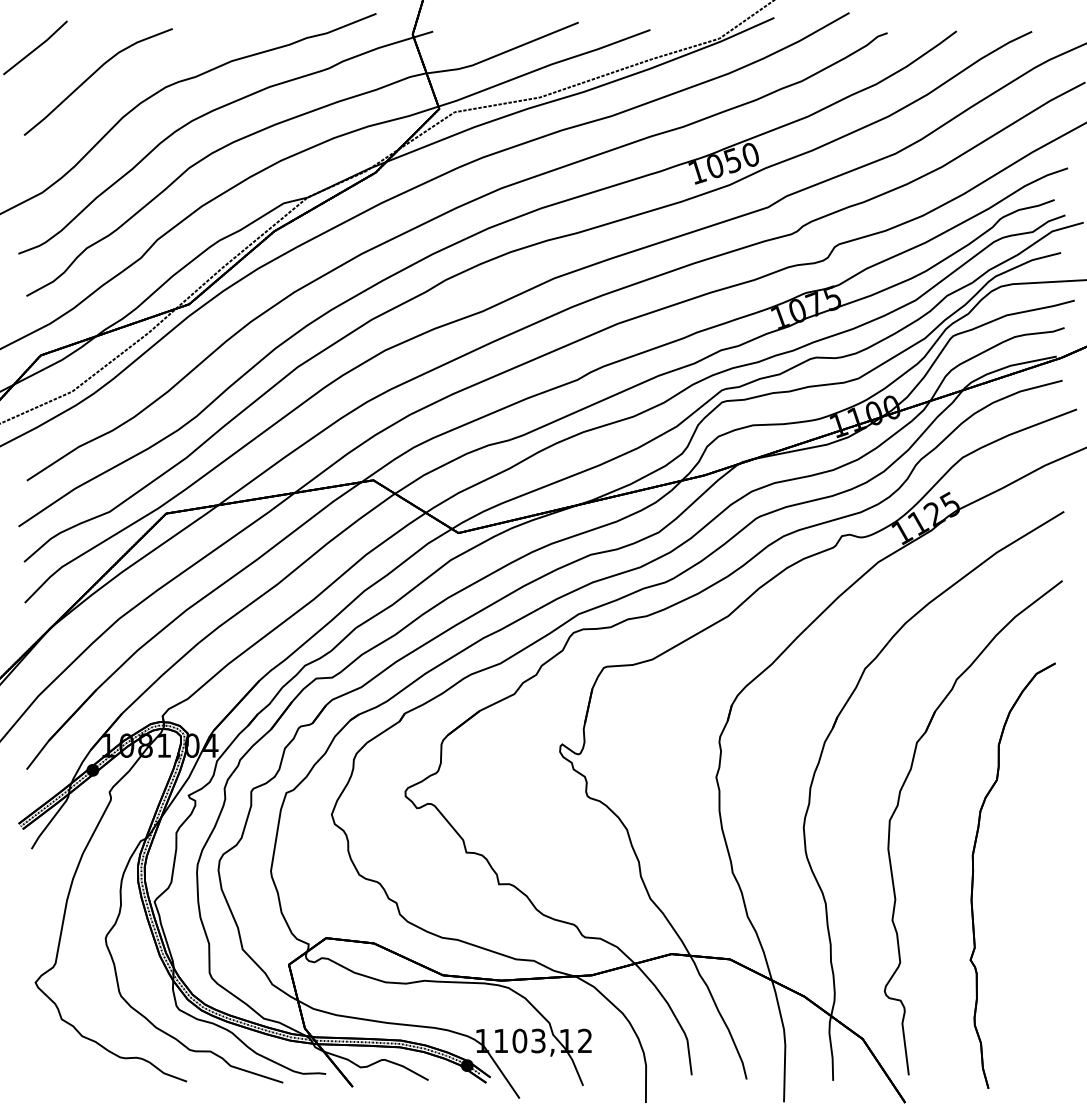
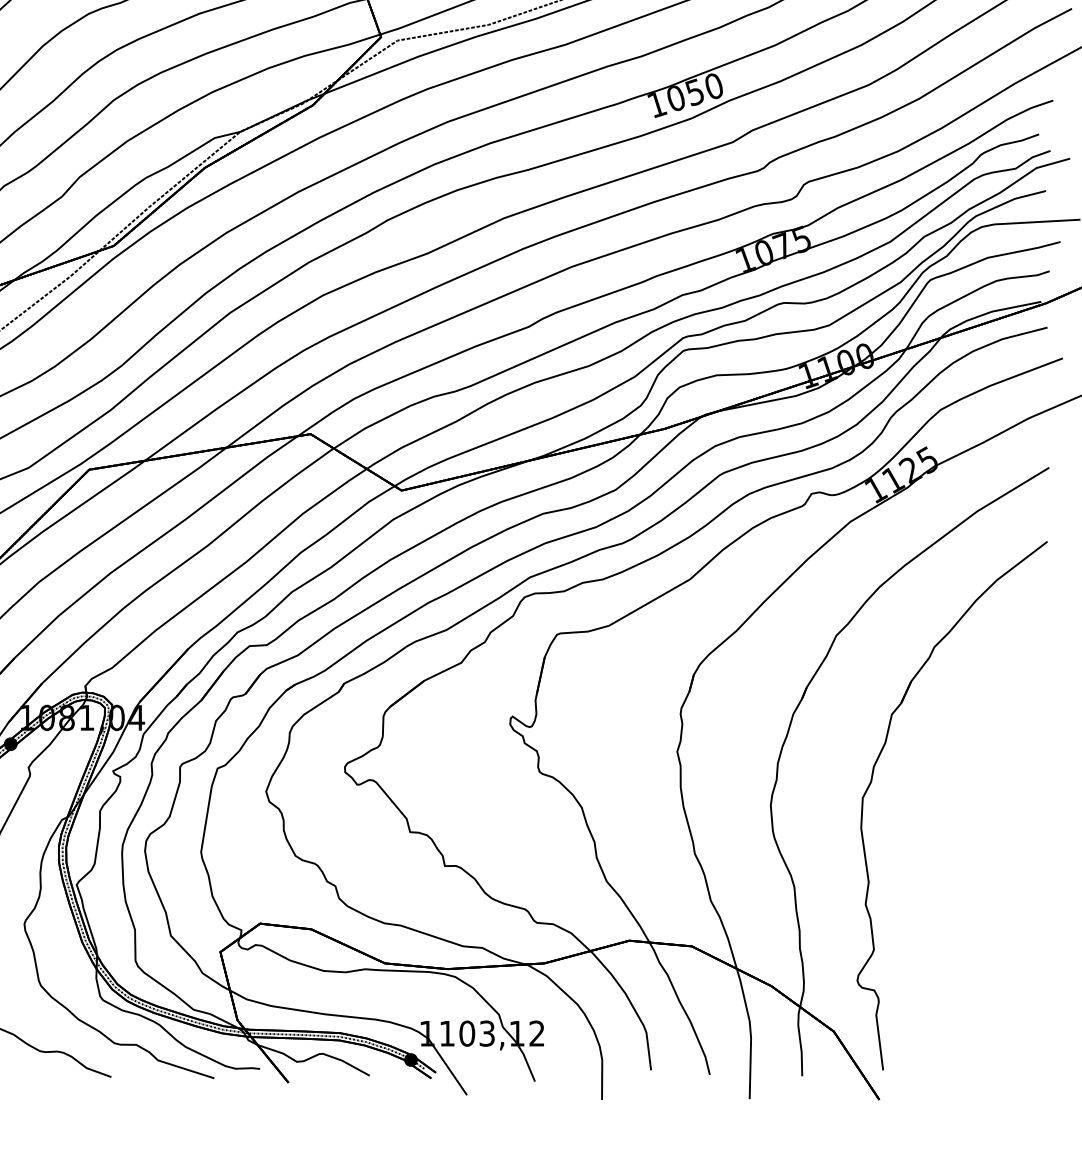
part: (974, 871) -> (953, 852), removed

